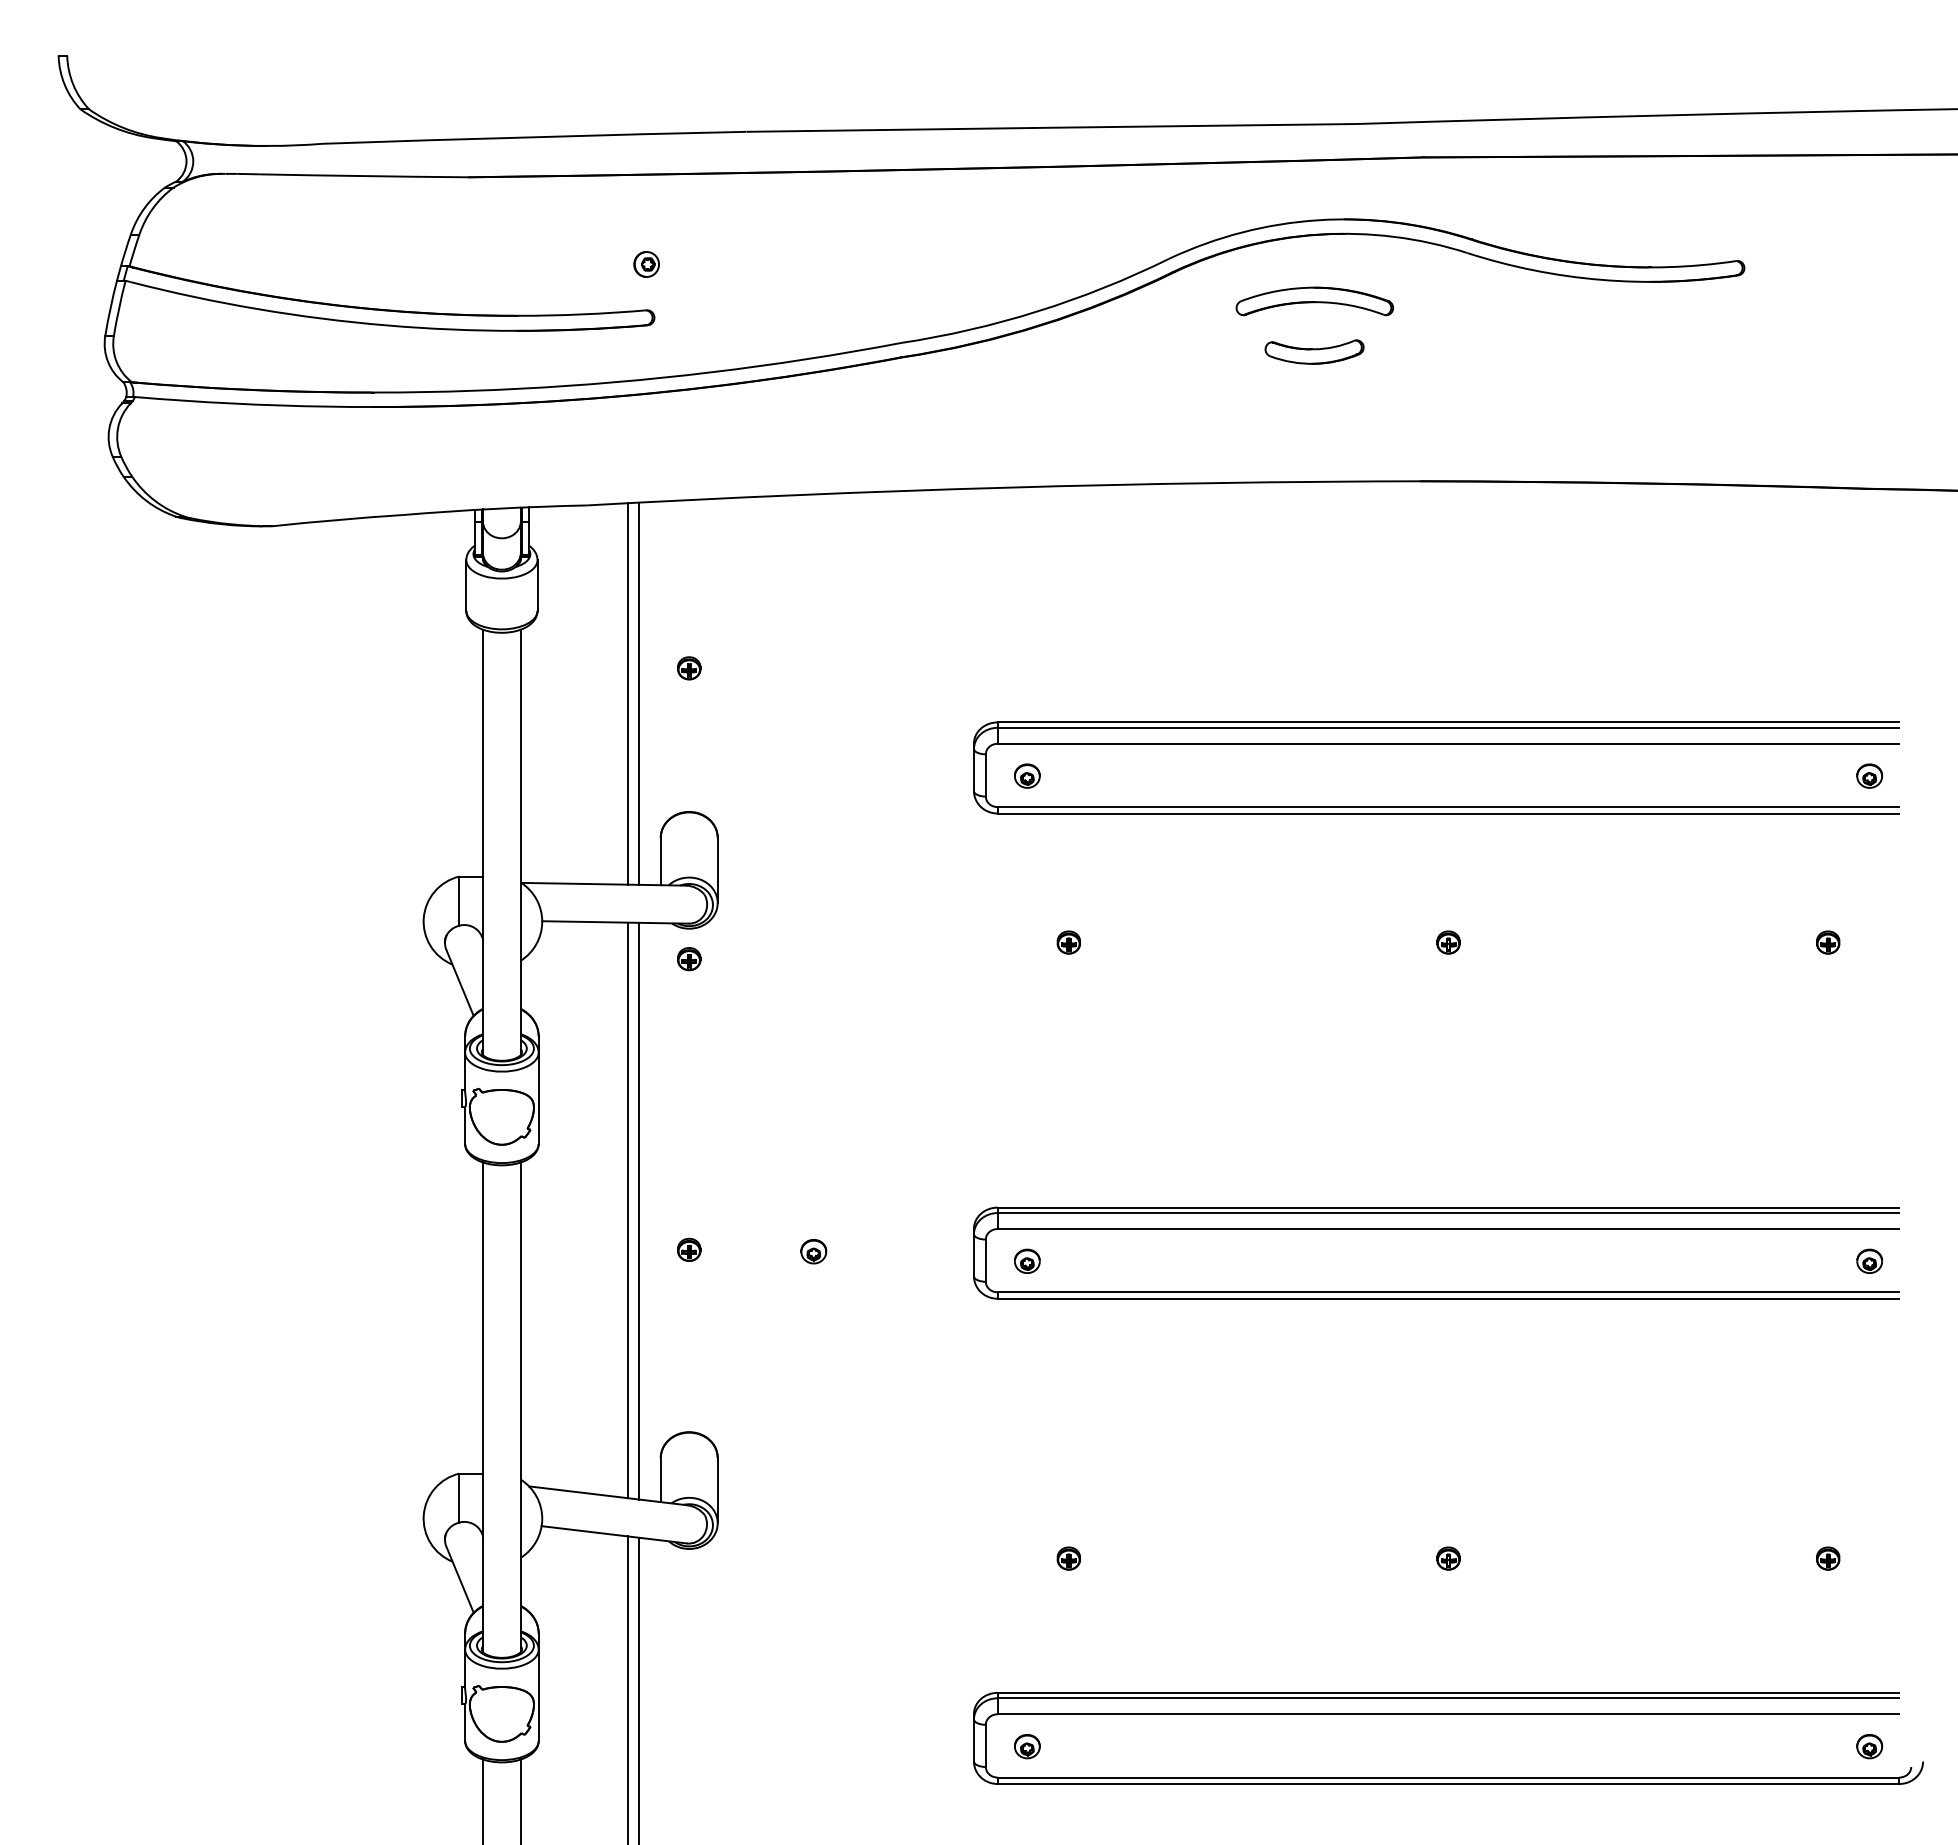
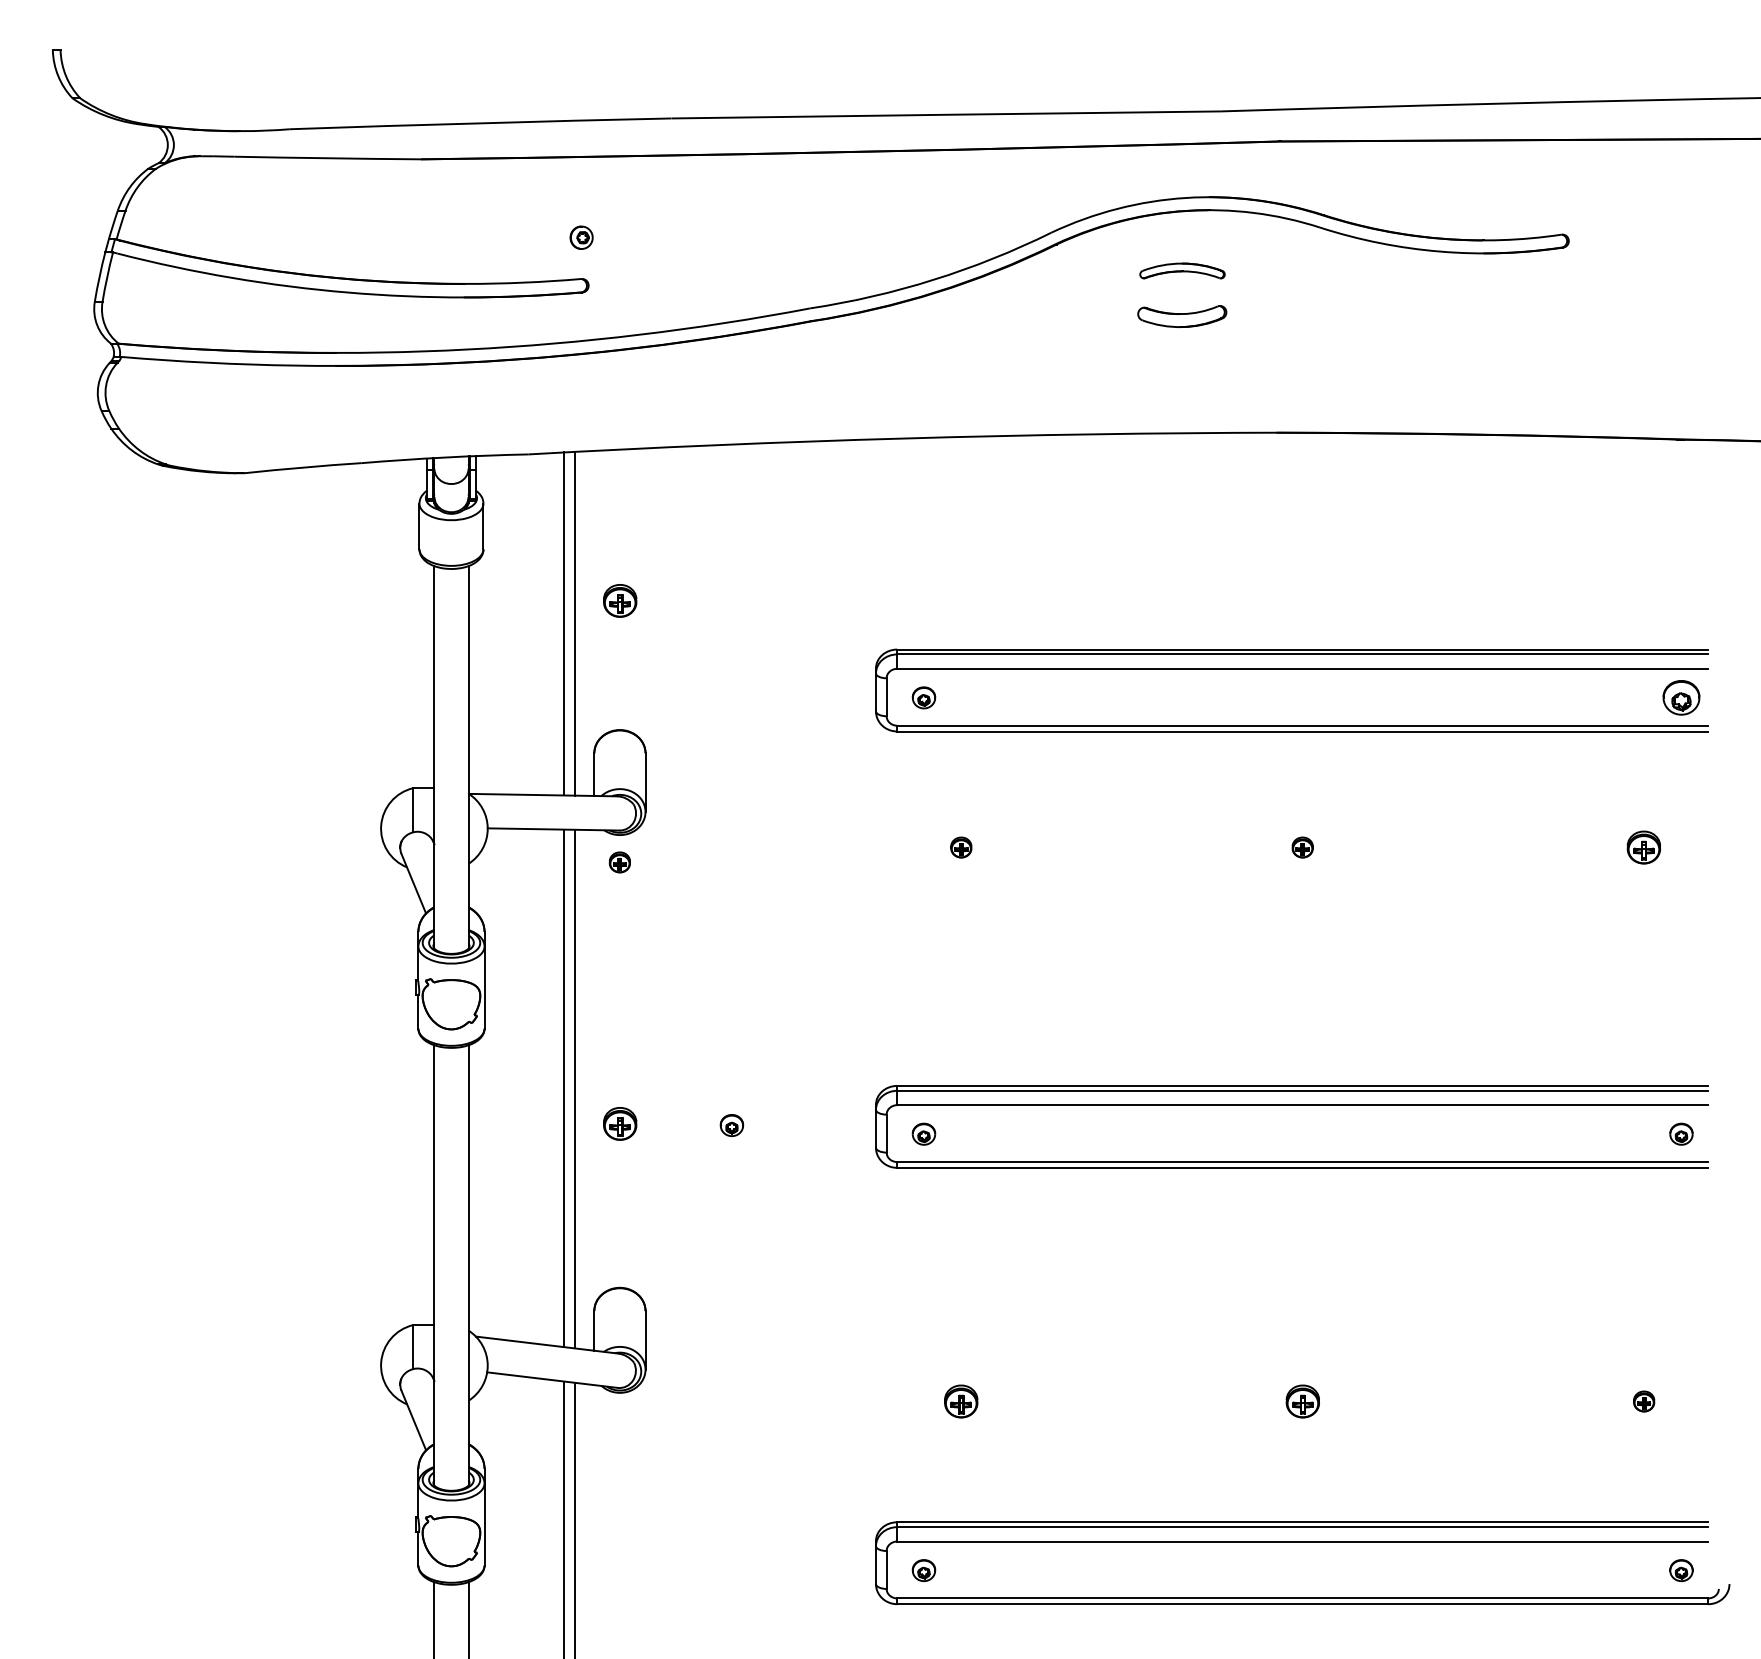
part: (1314, 300) -> (1182, 270), size x0.6
part: (688, 667) -> (619, 600), size x1.6
part: (1869, 775) -> (1681, 697), size x1.6
part: (1828, 942) -> (1644, 847), size x1.6
part: (688, 1249) -> (619, 1123), size x1.6
part: (1069, 1558) -> (961, 1401), size x1.6
part: (1448, 1558) -> (1302, 1401), size x1.6

